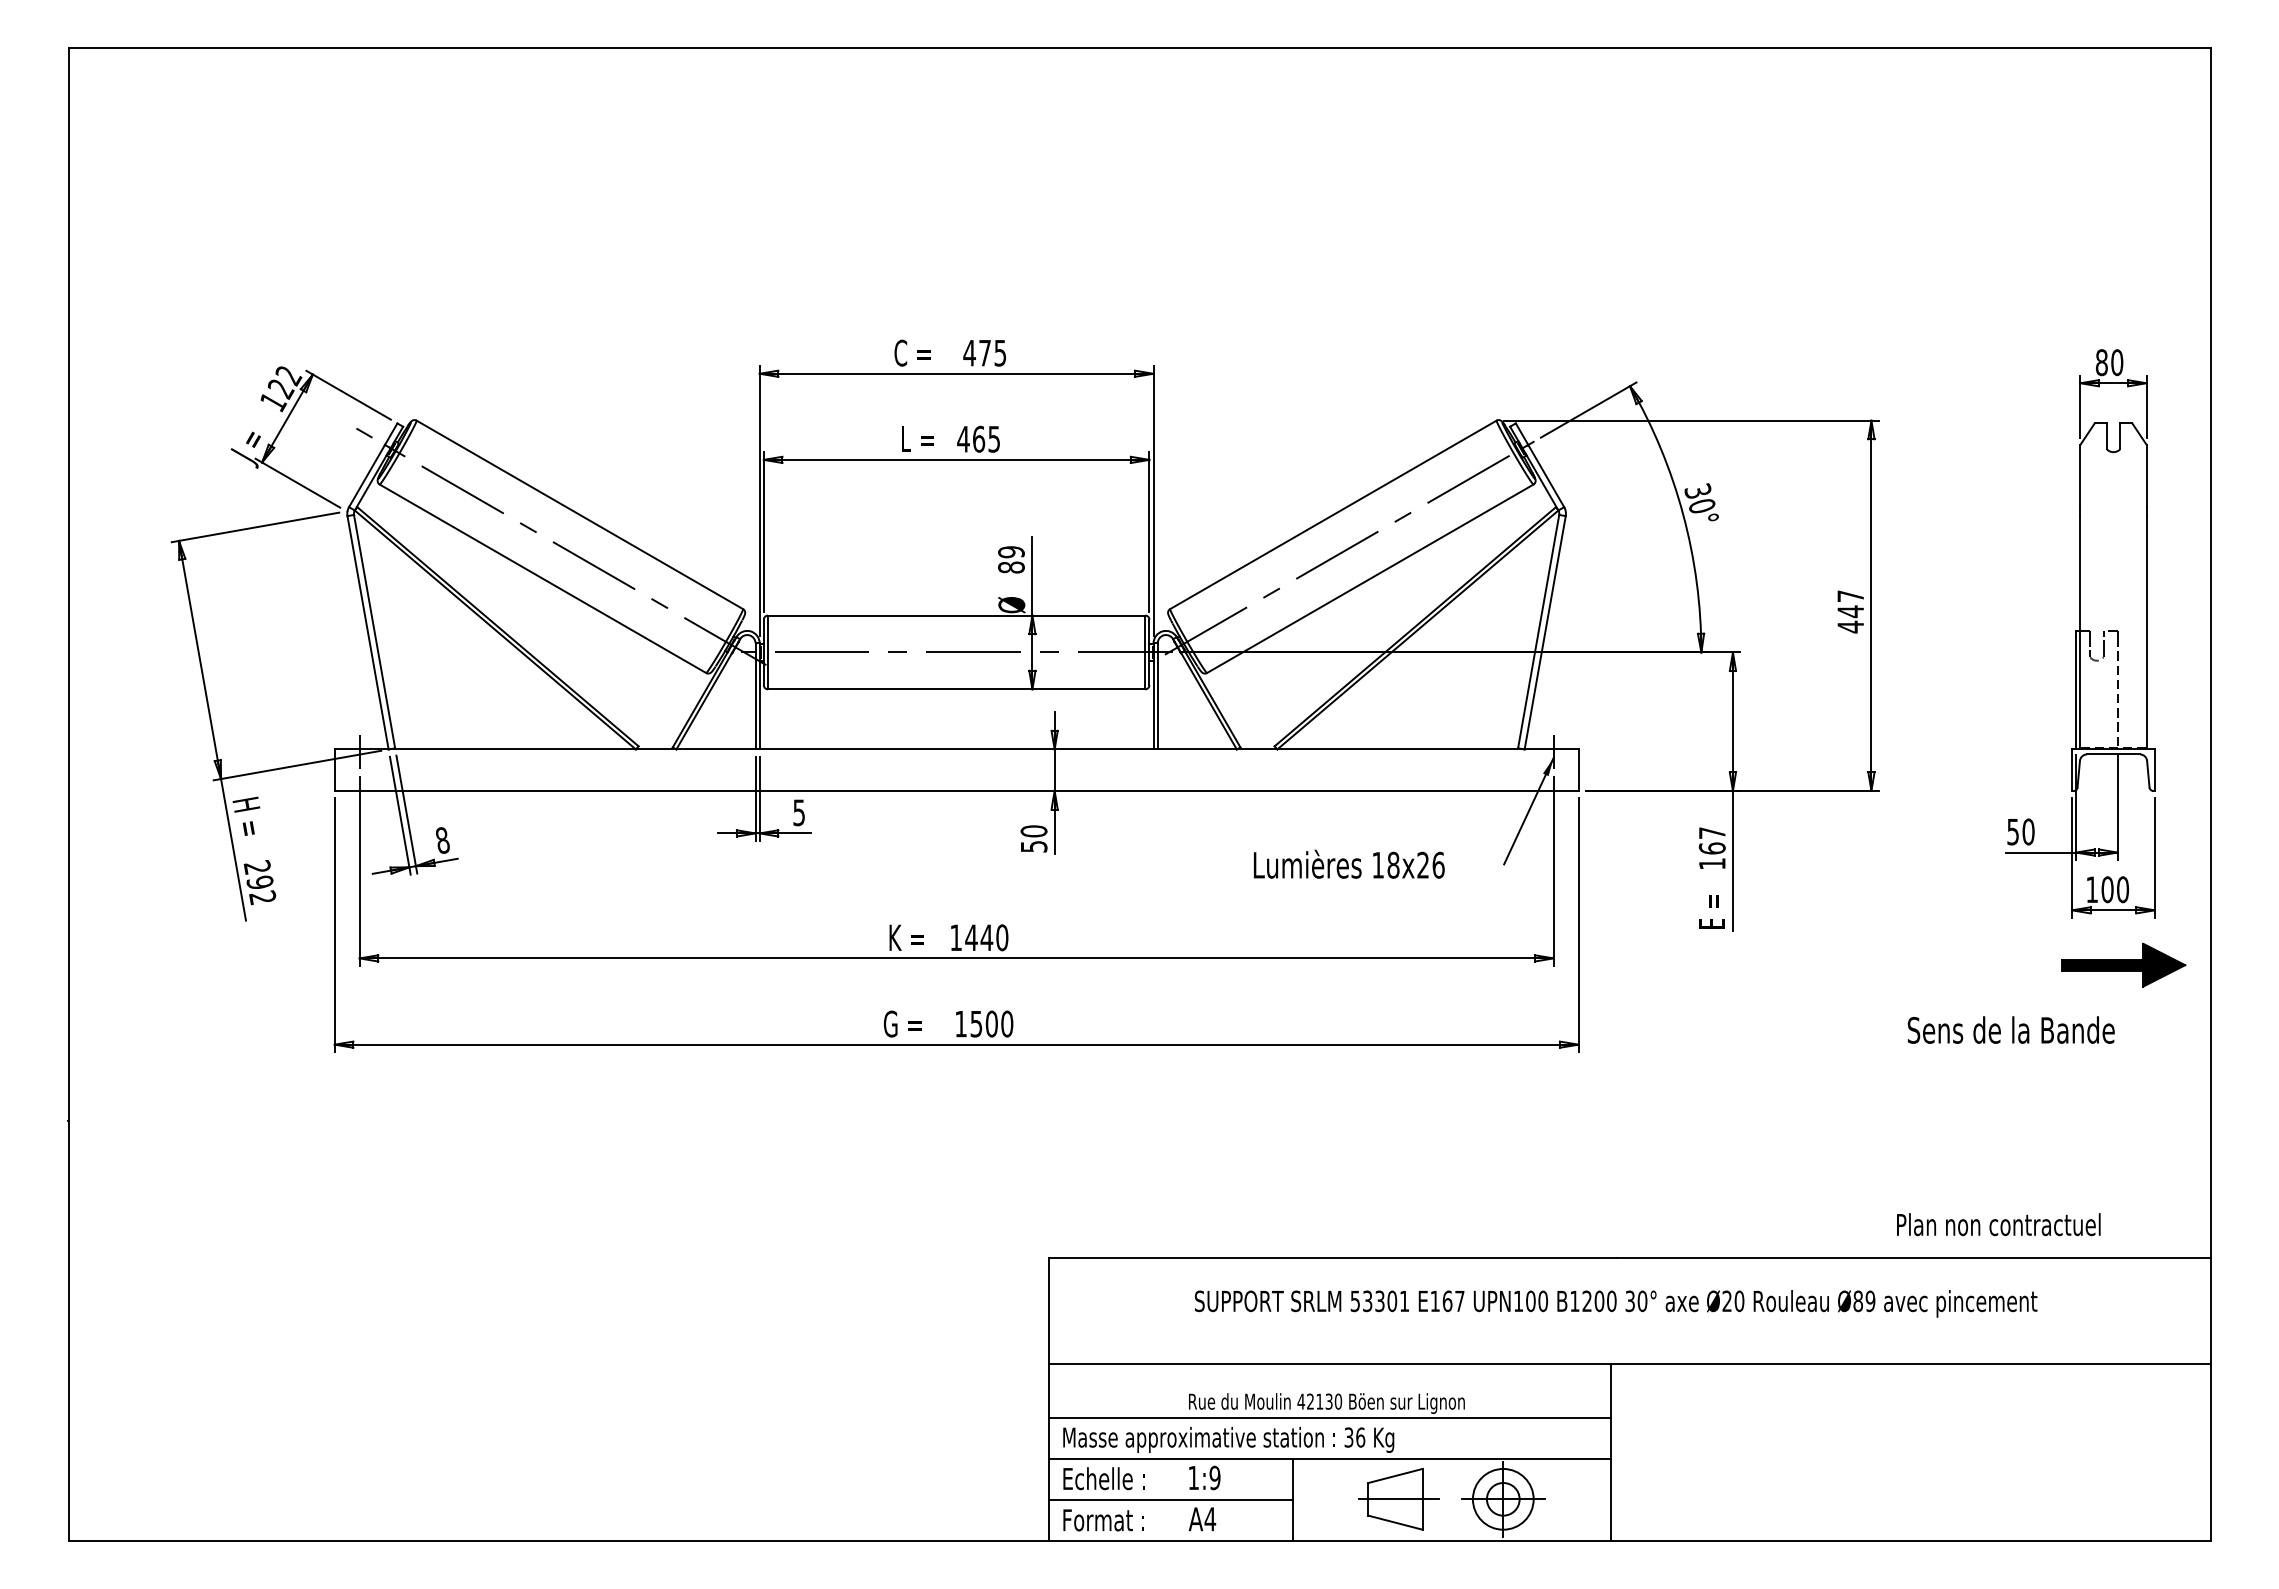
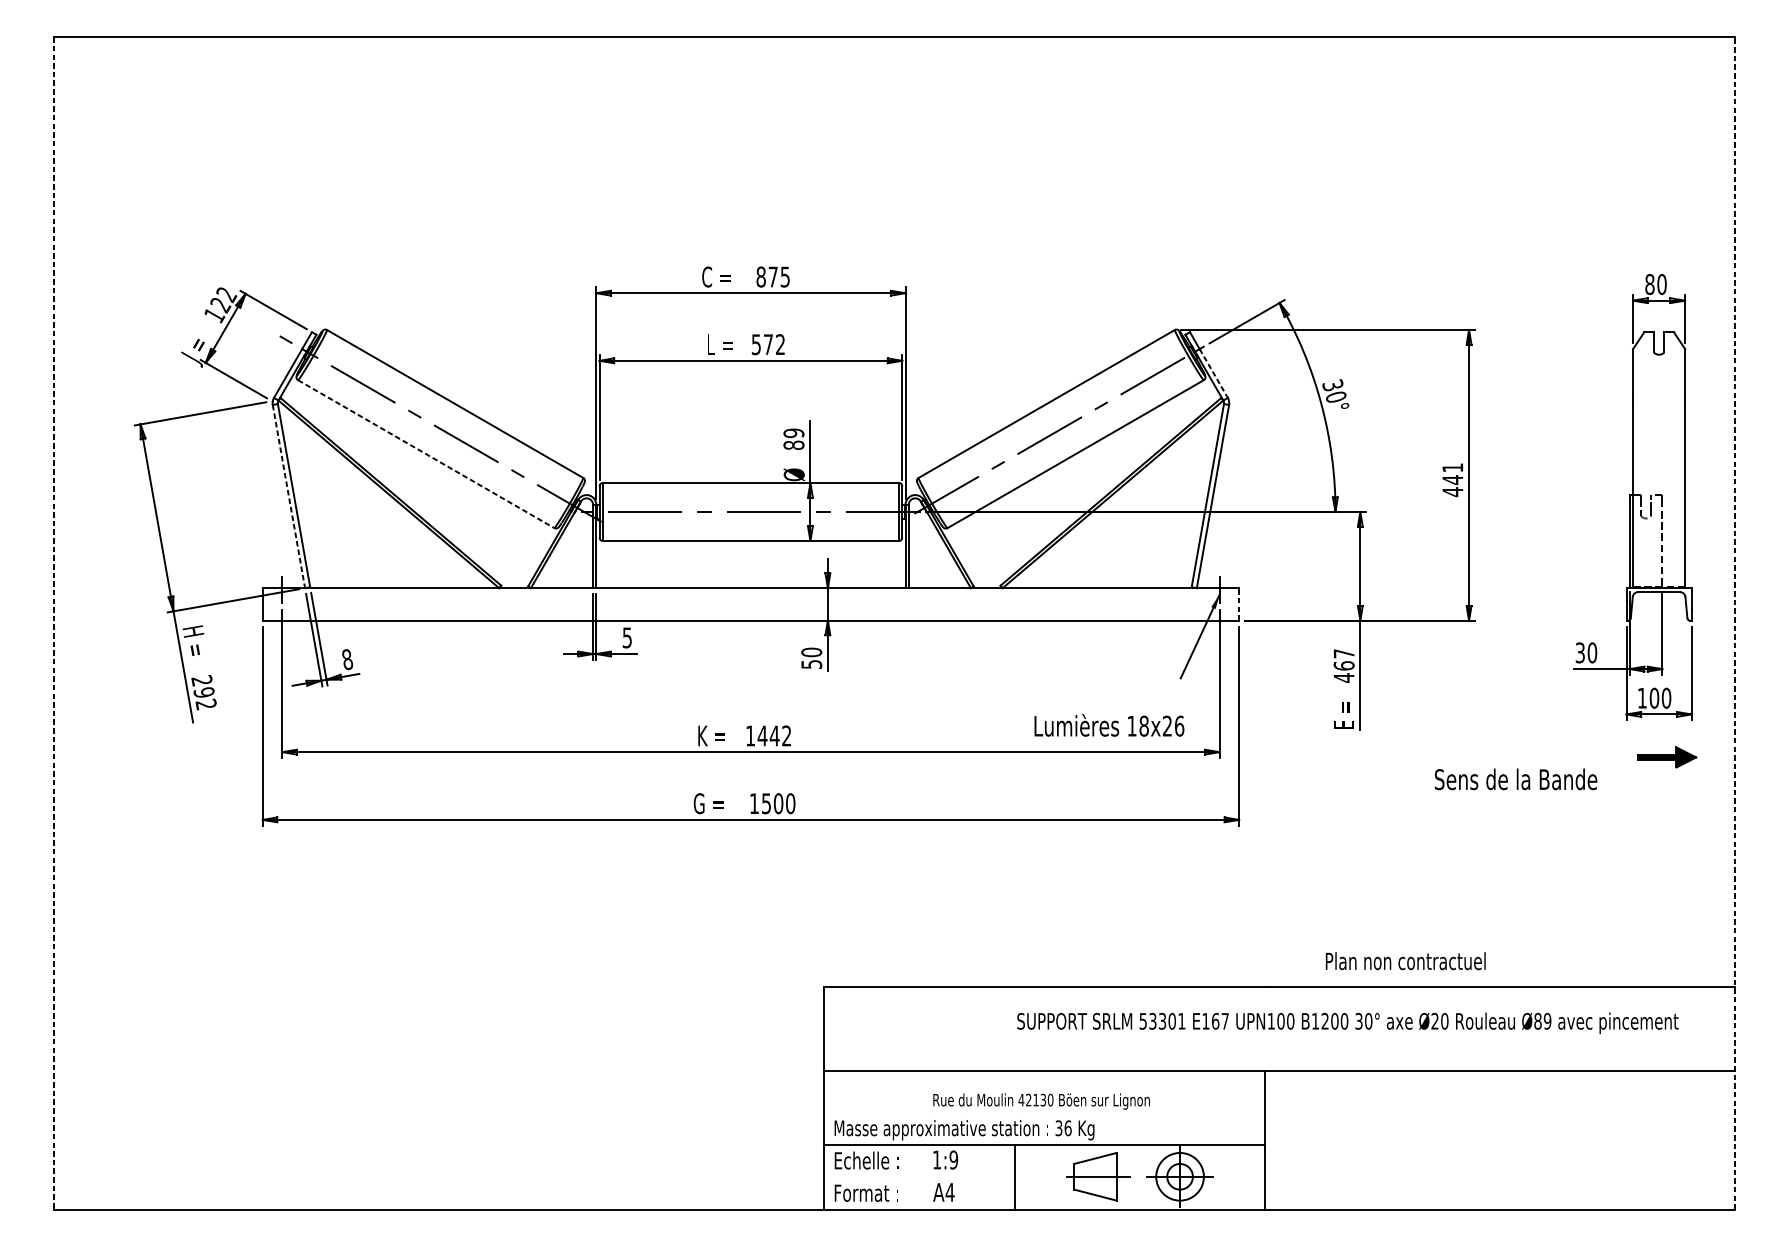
text: (969, 352) -> (761, 276), 475 -> 875
text: (978, 438) -> (768, 344), 465 -> 572
line: (1546, 476) -> (1213, 373), solid -> dashed
line: (543, 579) -> (426, 454), solid -> dashed
text: (1850, 595) -> (1452, 467), 447 -> 441
line: (368, 633) -> (289, 497), solid -> dashed
line: (1578, 770) -> (1239, 604), solid -> dashed
line: (68, 794) -> (53, 623), solid -> dashed
line: (2210, 794) -> (1735, 623), solid -> dashed
text: (2013, 831) -> (1580, 652), 50 -> 30
text: (1349, 863) -> (1109, 724), moved
text: (1712, 863) -> (1344, 677), 167 -> 467
text: (1002, 937) -> (786, 735), 1440 -> 1442
part: (2123, 964) -> (1666, 756), size x0.6
text: (2010, 1029) -> (1515, 778), moved
text: (1998, 1224) -> (1405, 961), moved
text: (1616, 1303) -> (1348, 1023), moved
line: (1330, 1418) -> (1044, 1113), removed
line: (1170, 1500) -> (918, 1177), removed

